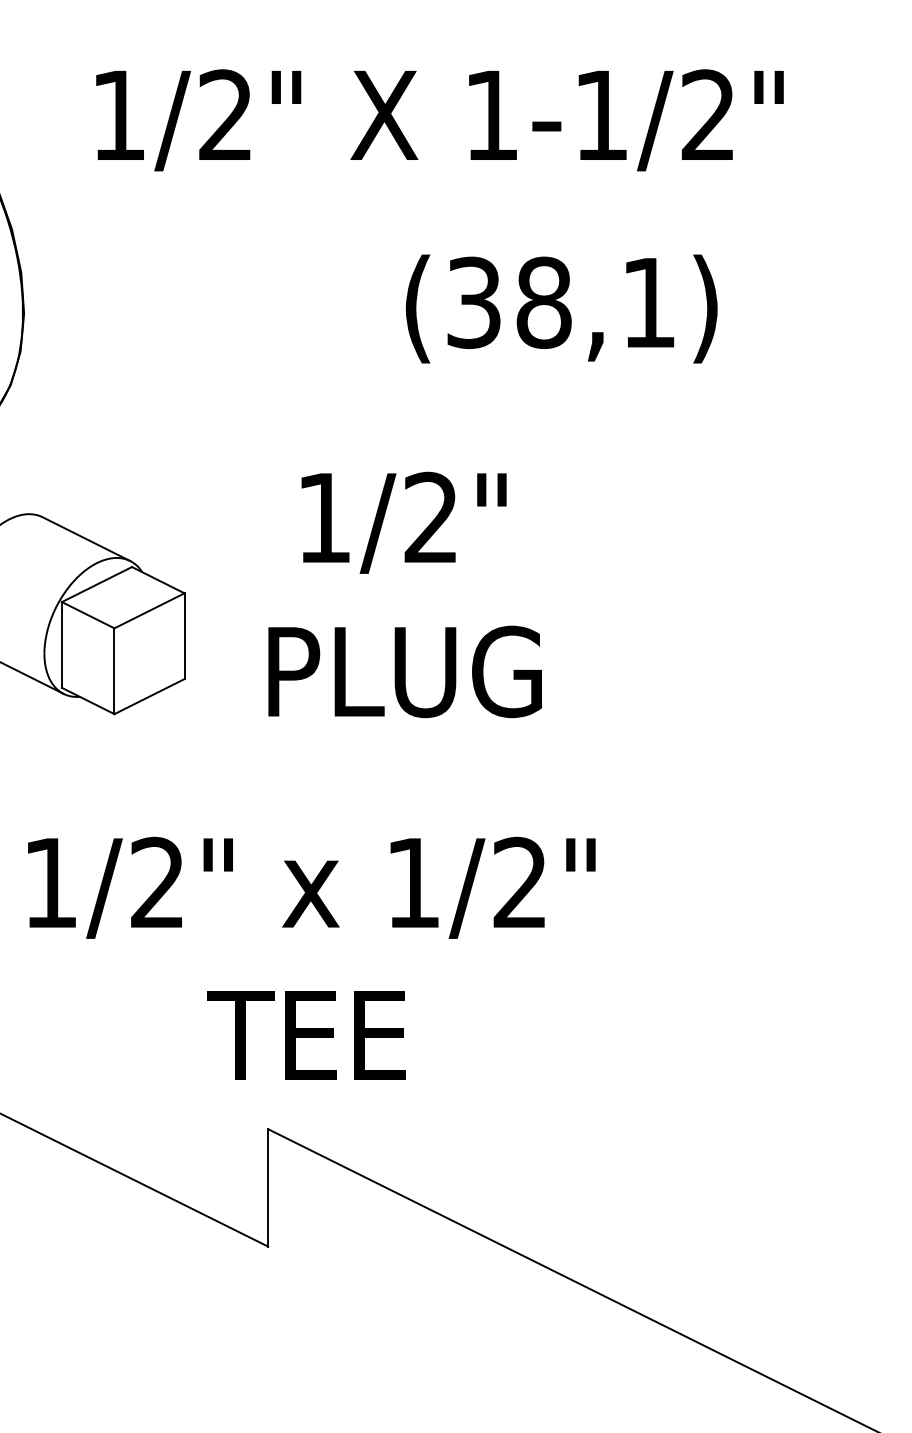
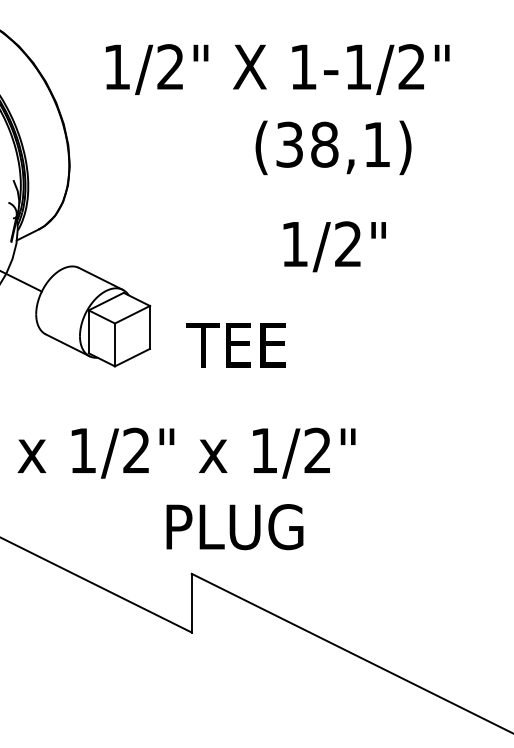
text: (561, 308) -> (333, 147), moved
text: (403, 522) -> (334, 246), moved
text: (399, 672) -> (257, 345), PLUG -> TEE
text: (349, 1036) -> (232, 527), TEE -> PLUG

